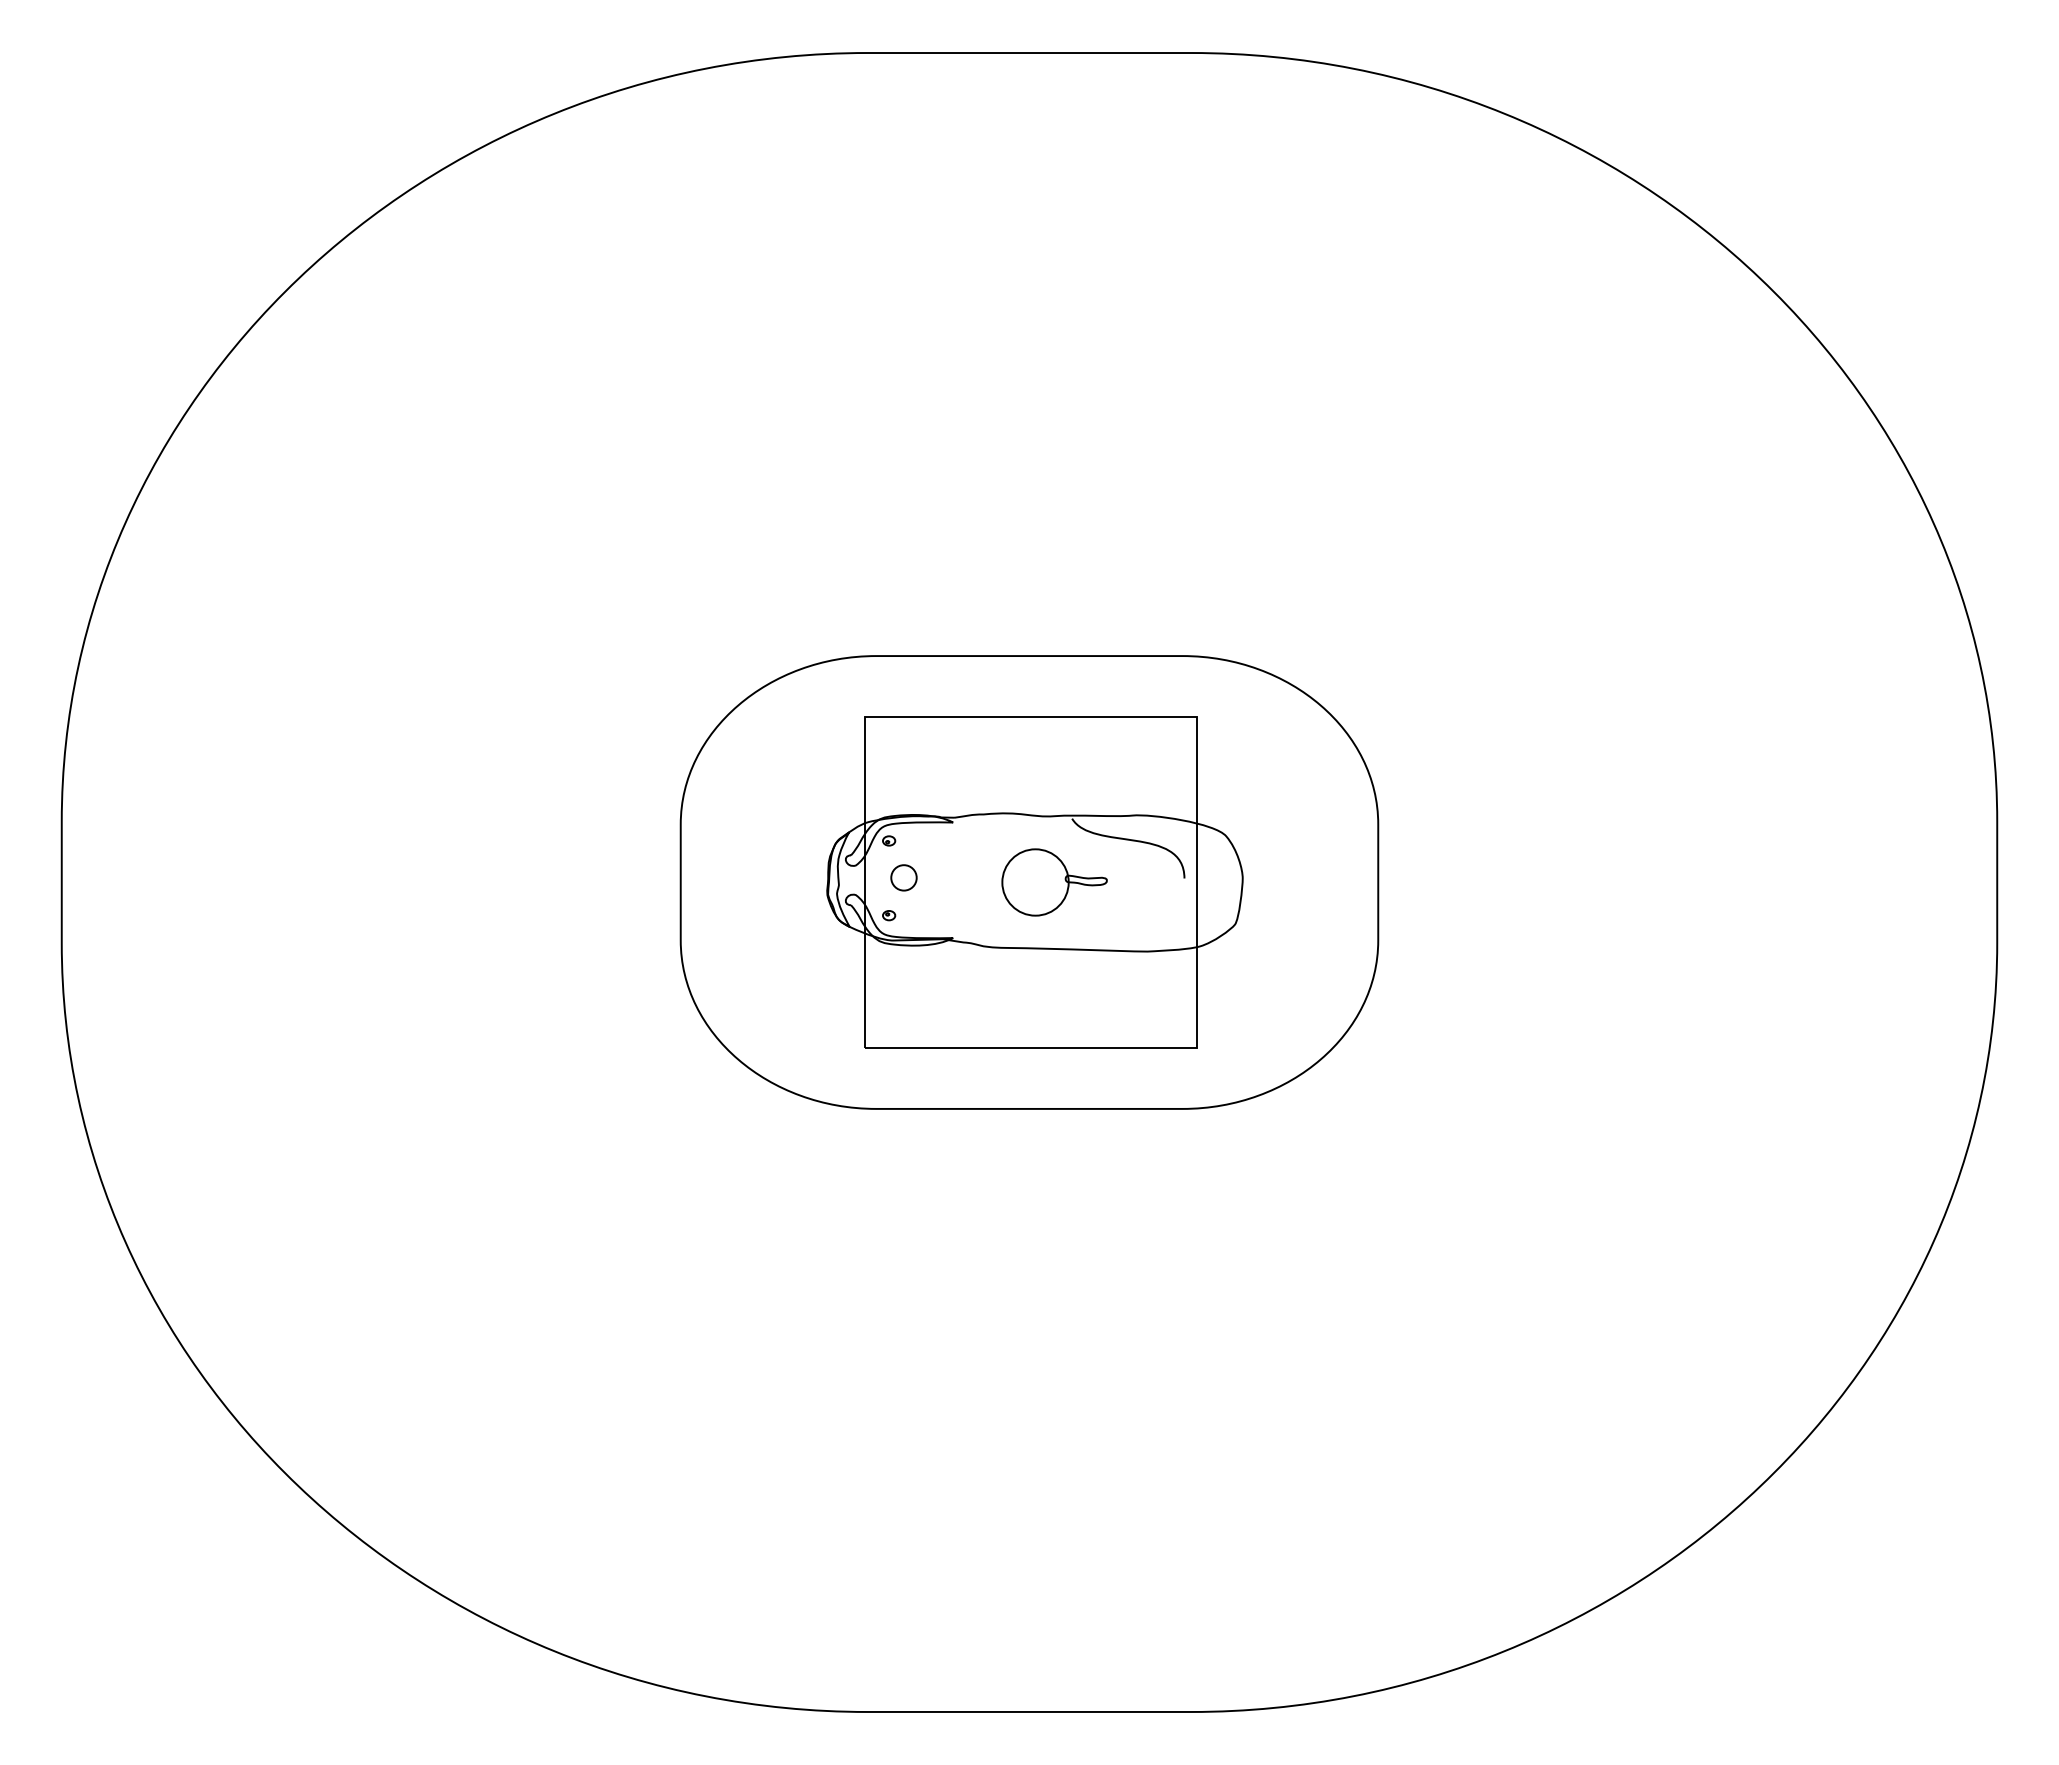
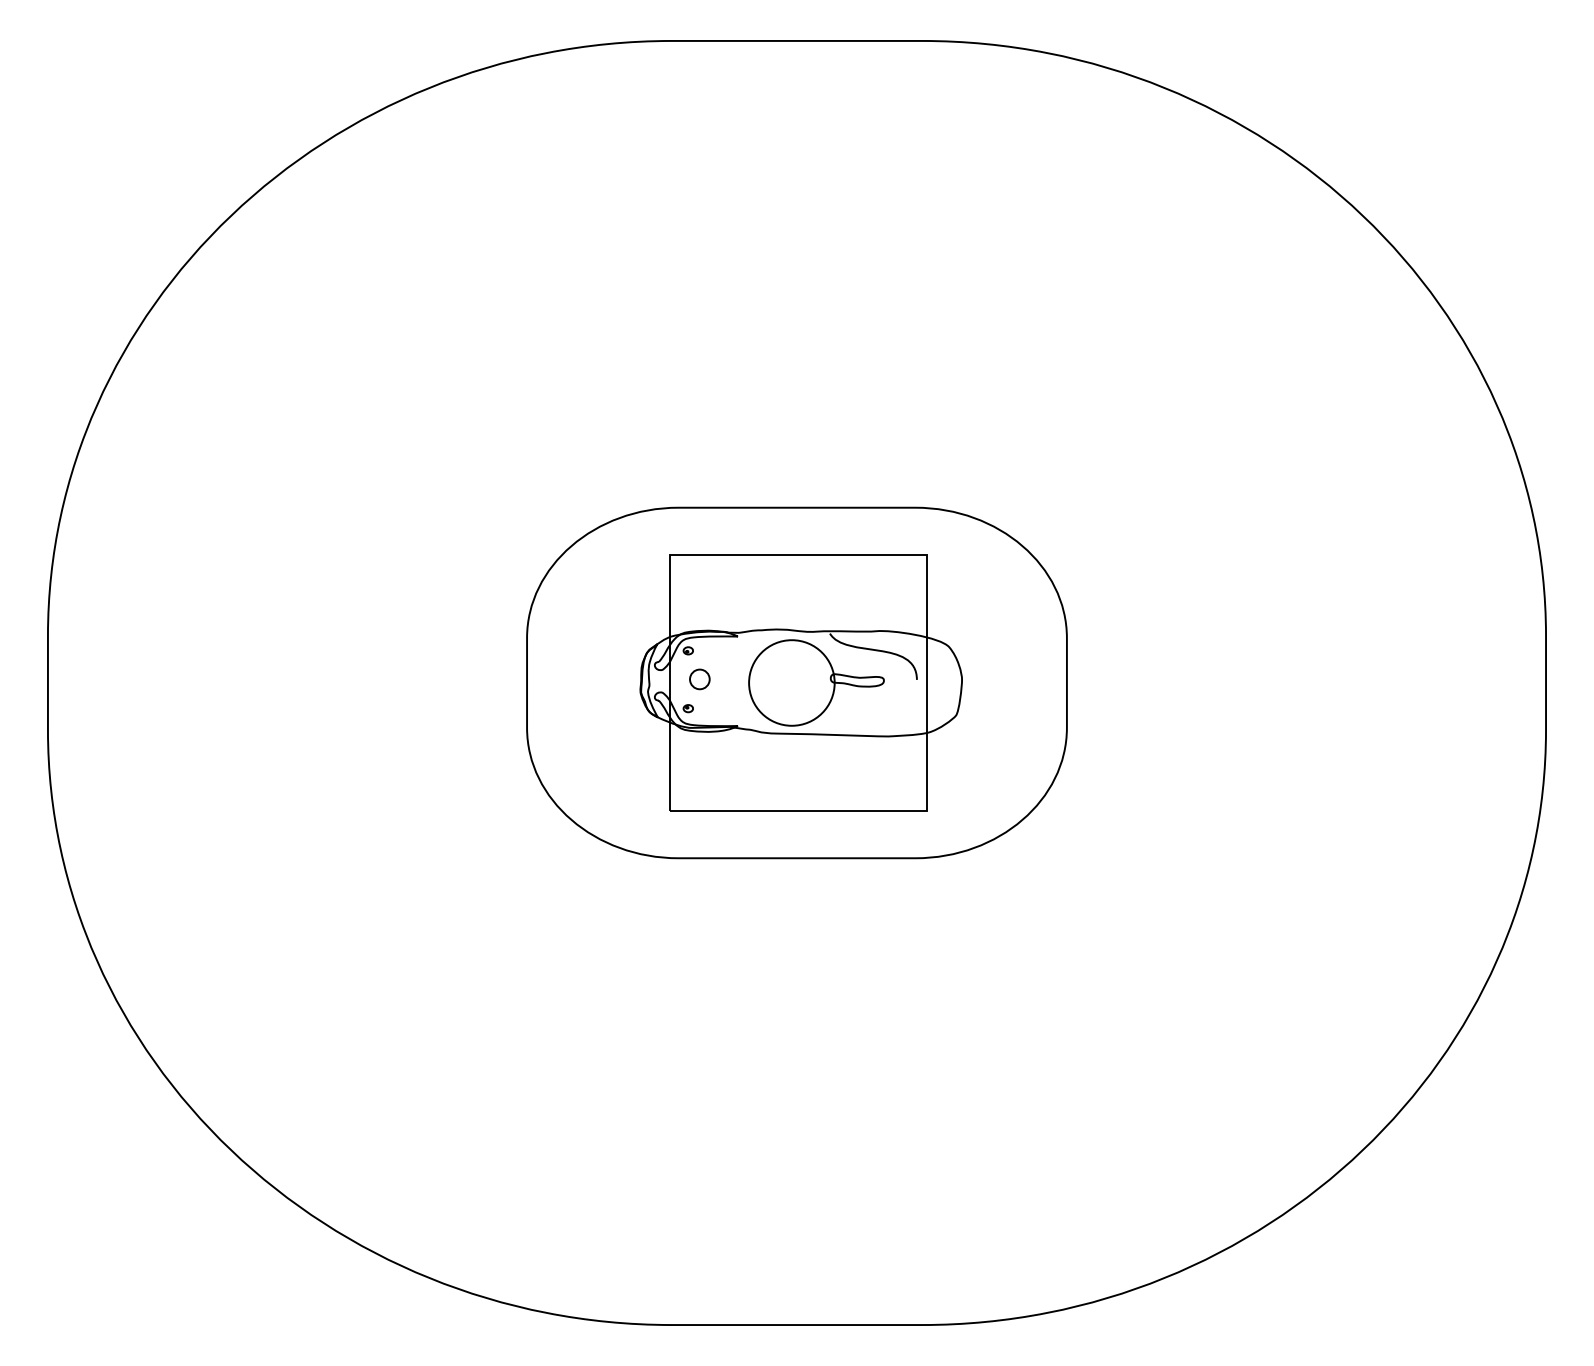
part: (1054, 882) -> (816, 683), size x1.67

